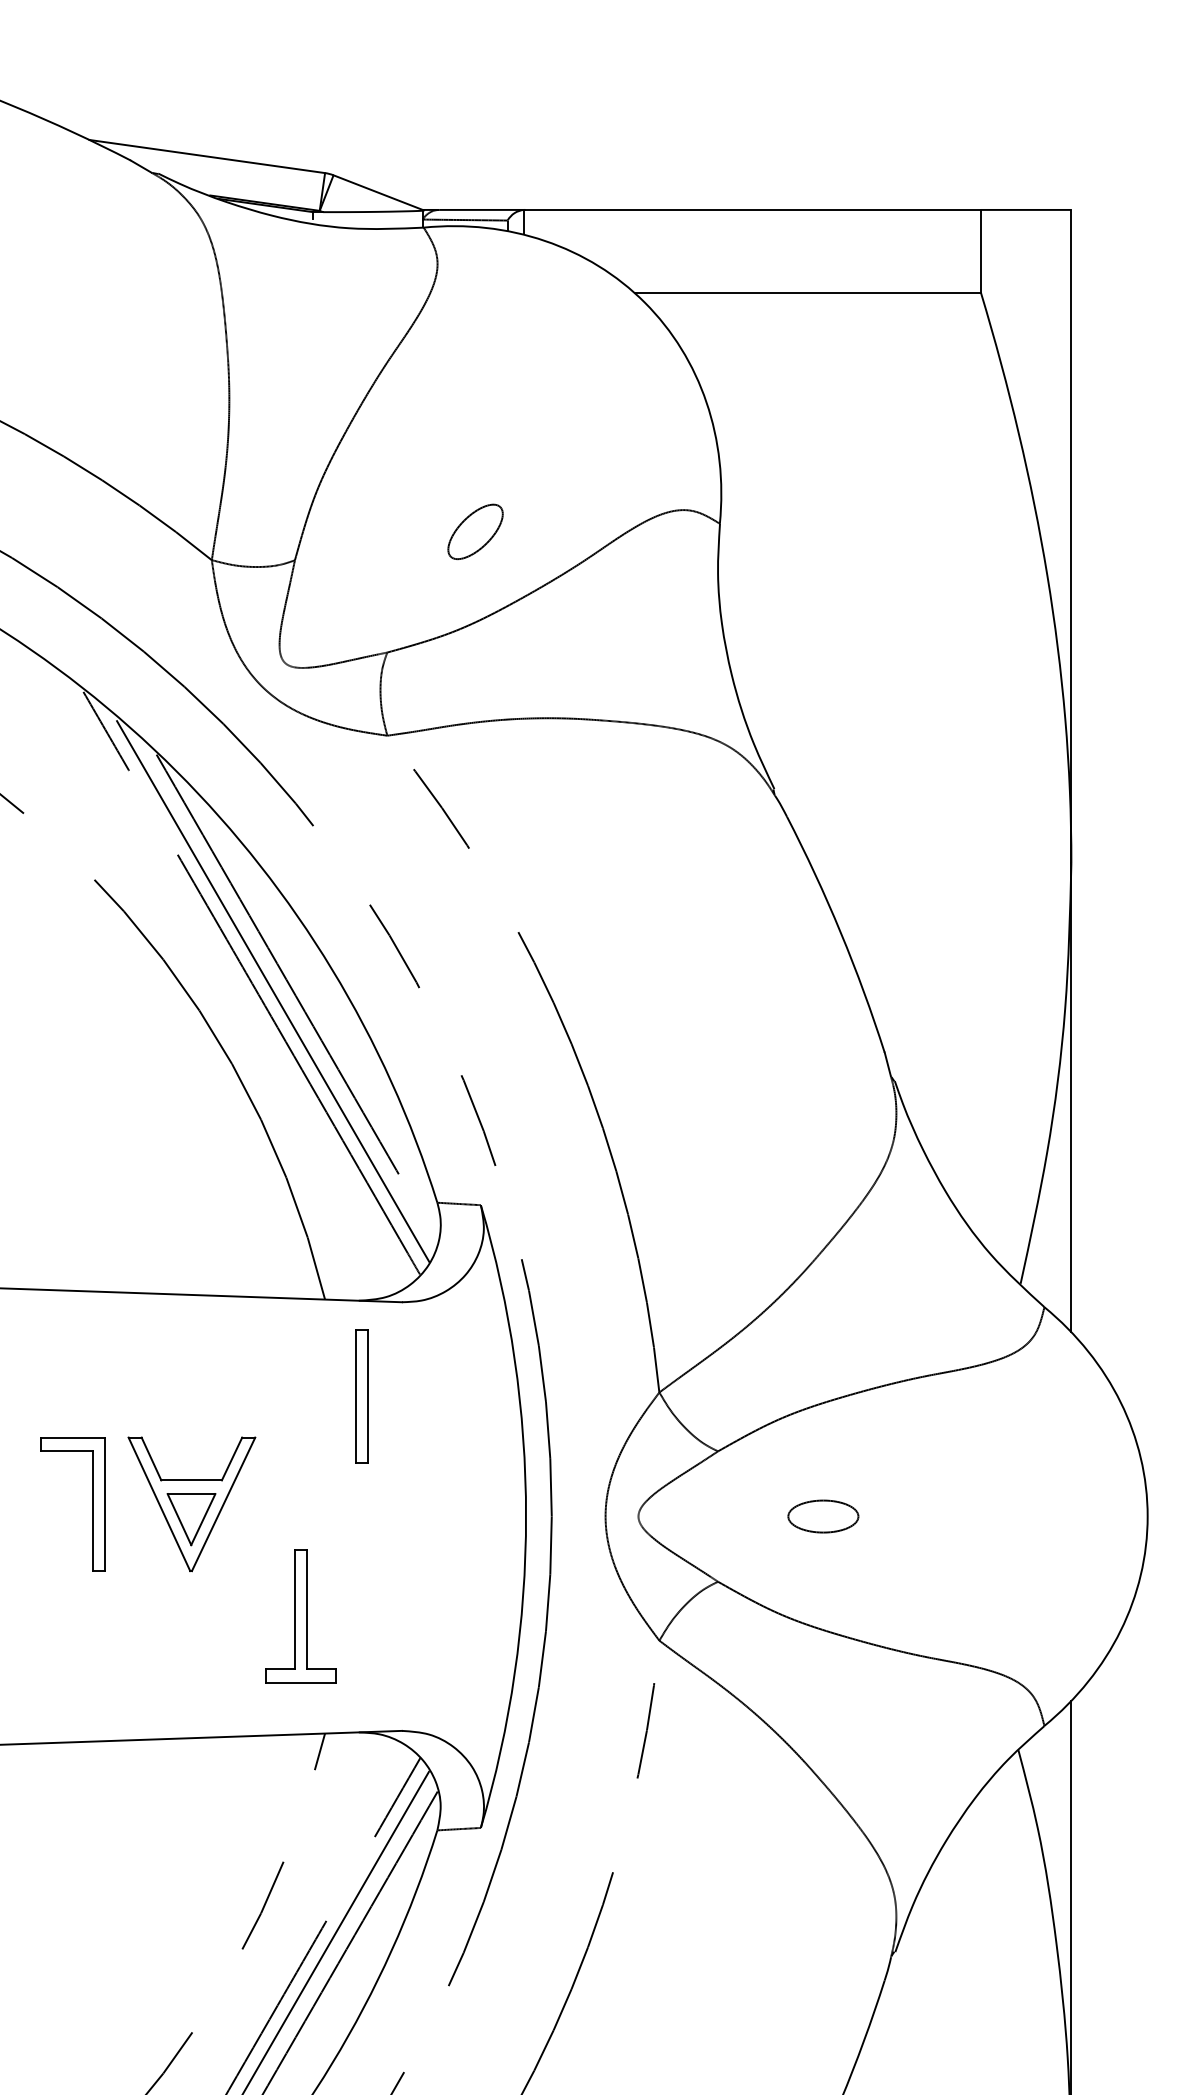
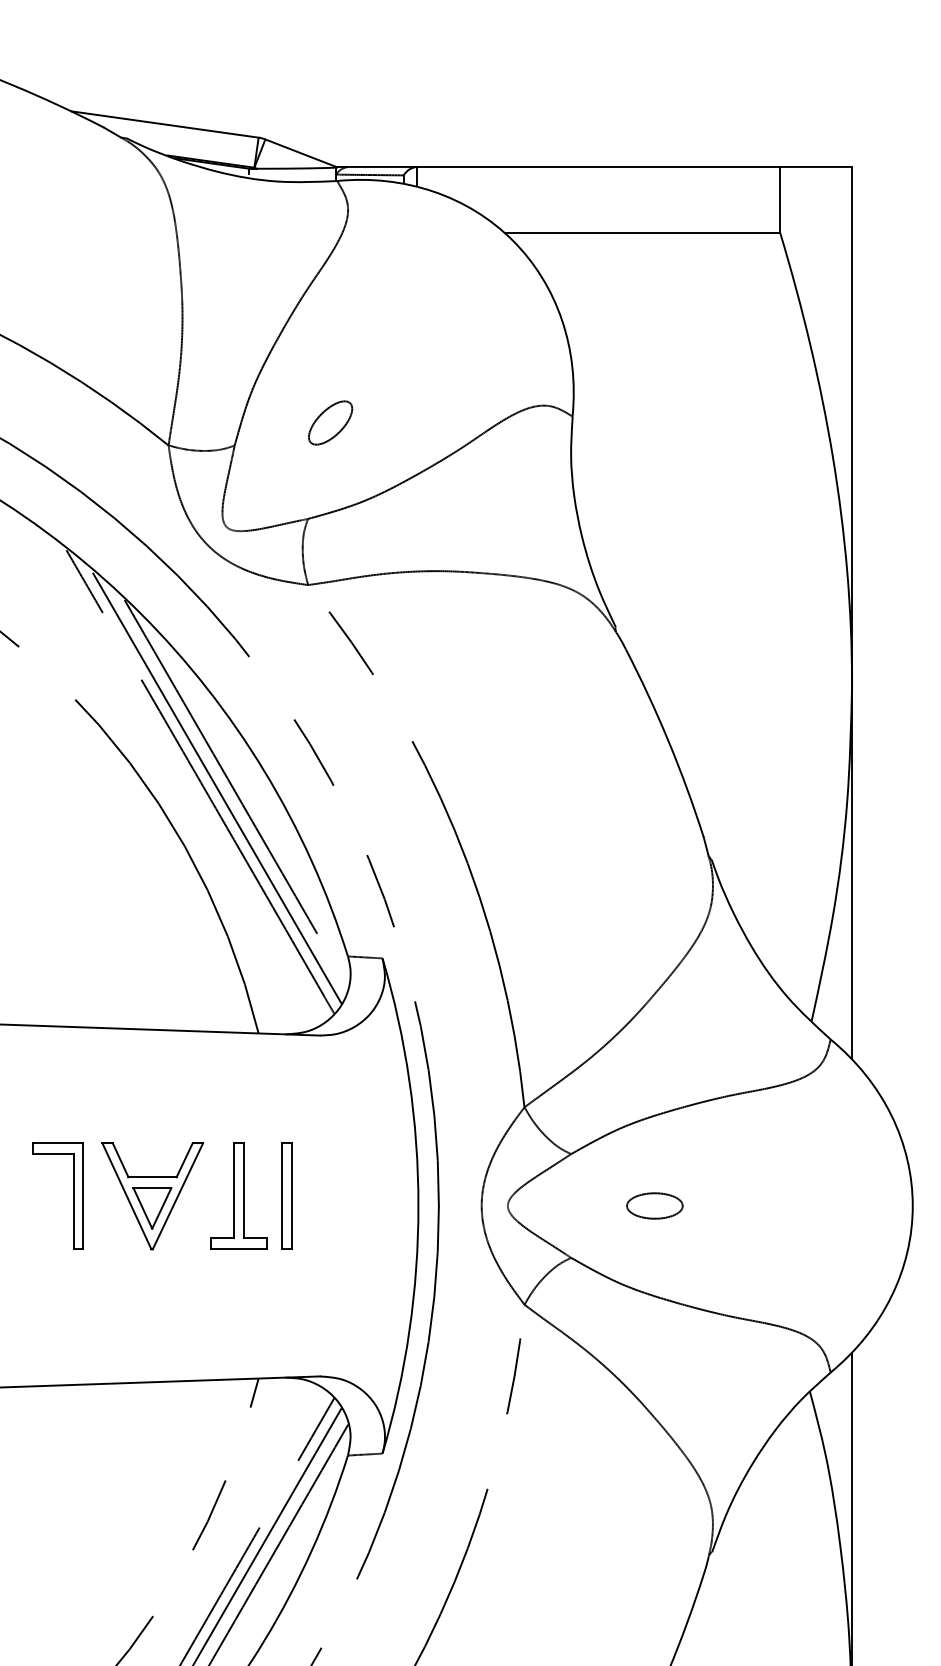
part: (475, 531) -> (330, 422), moved
part: (361, 1396) -> (286, 1196), moved
part: (300, 1616) -> (239, 1196), moved

